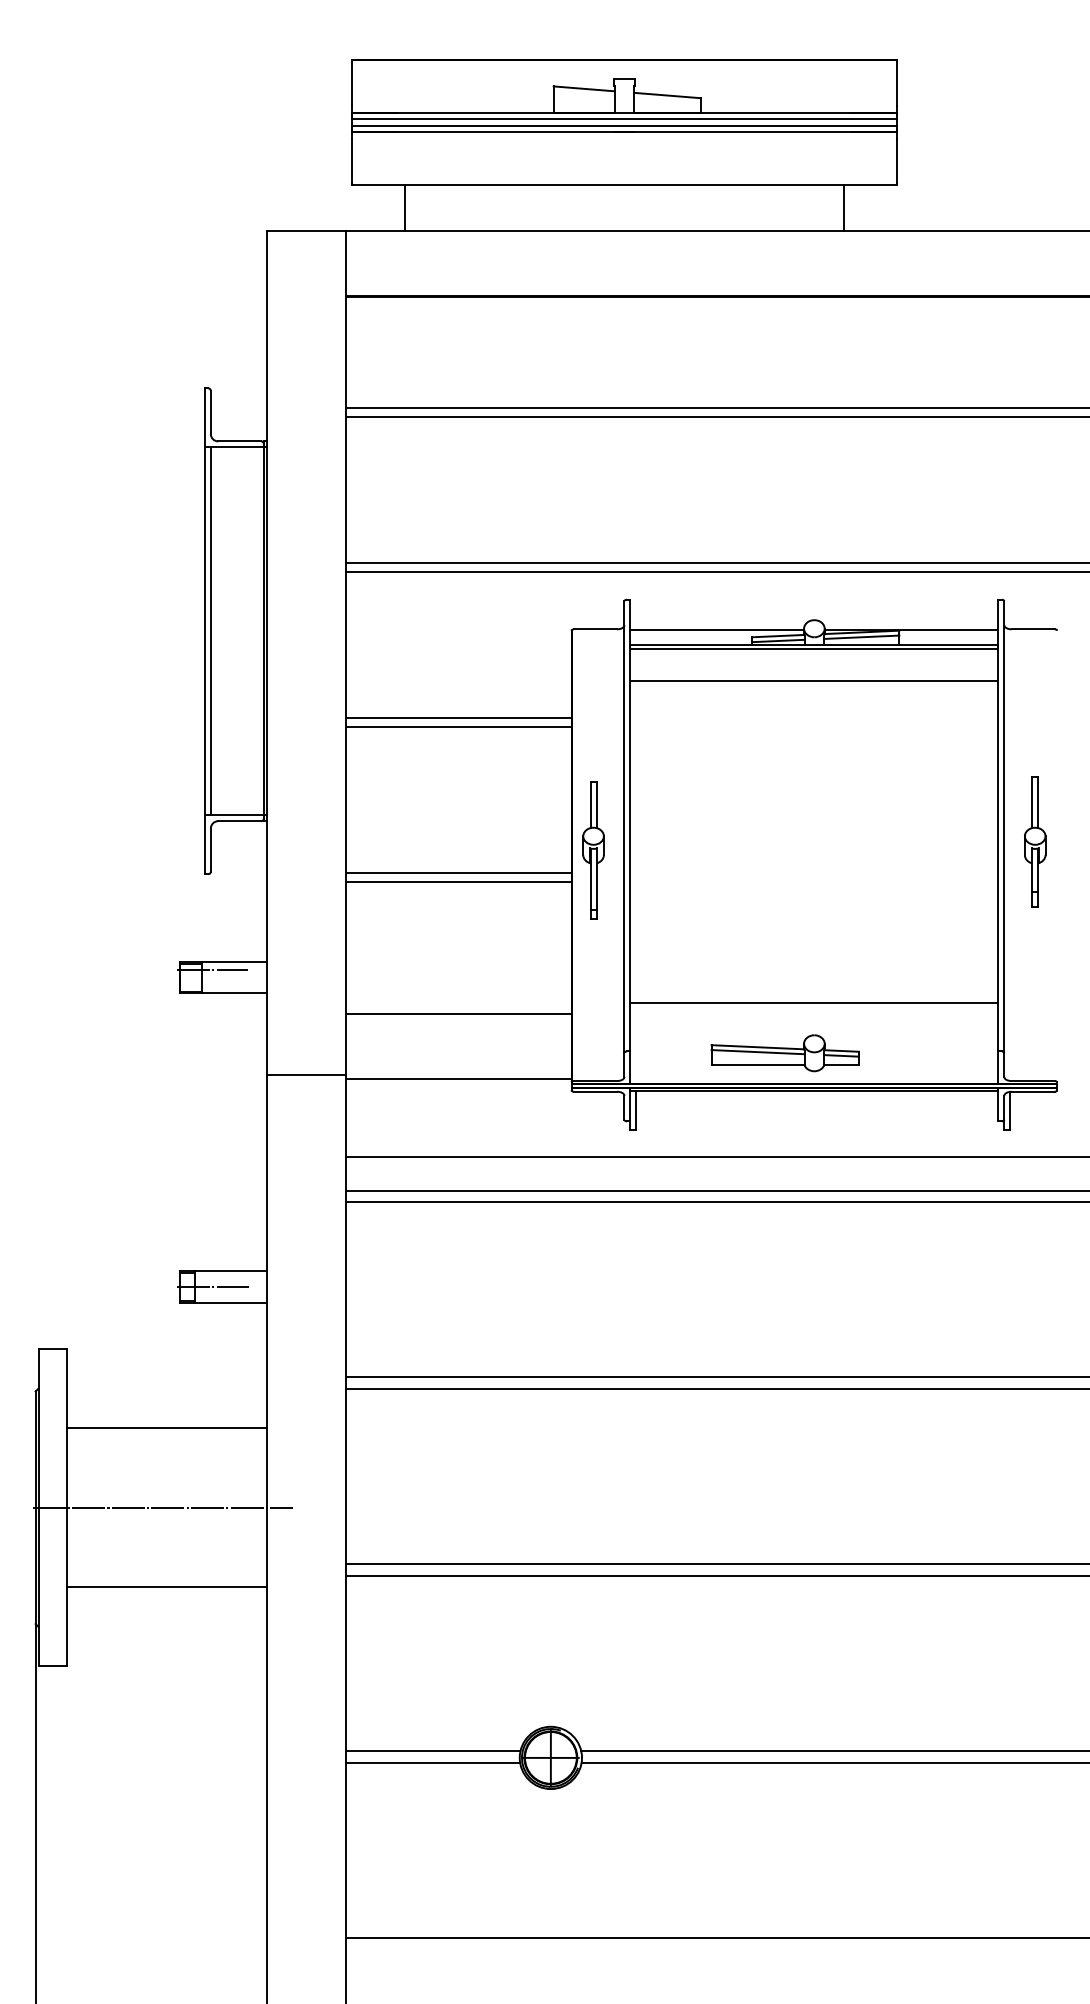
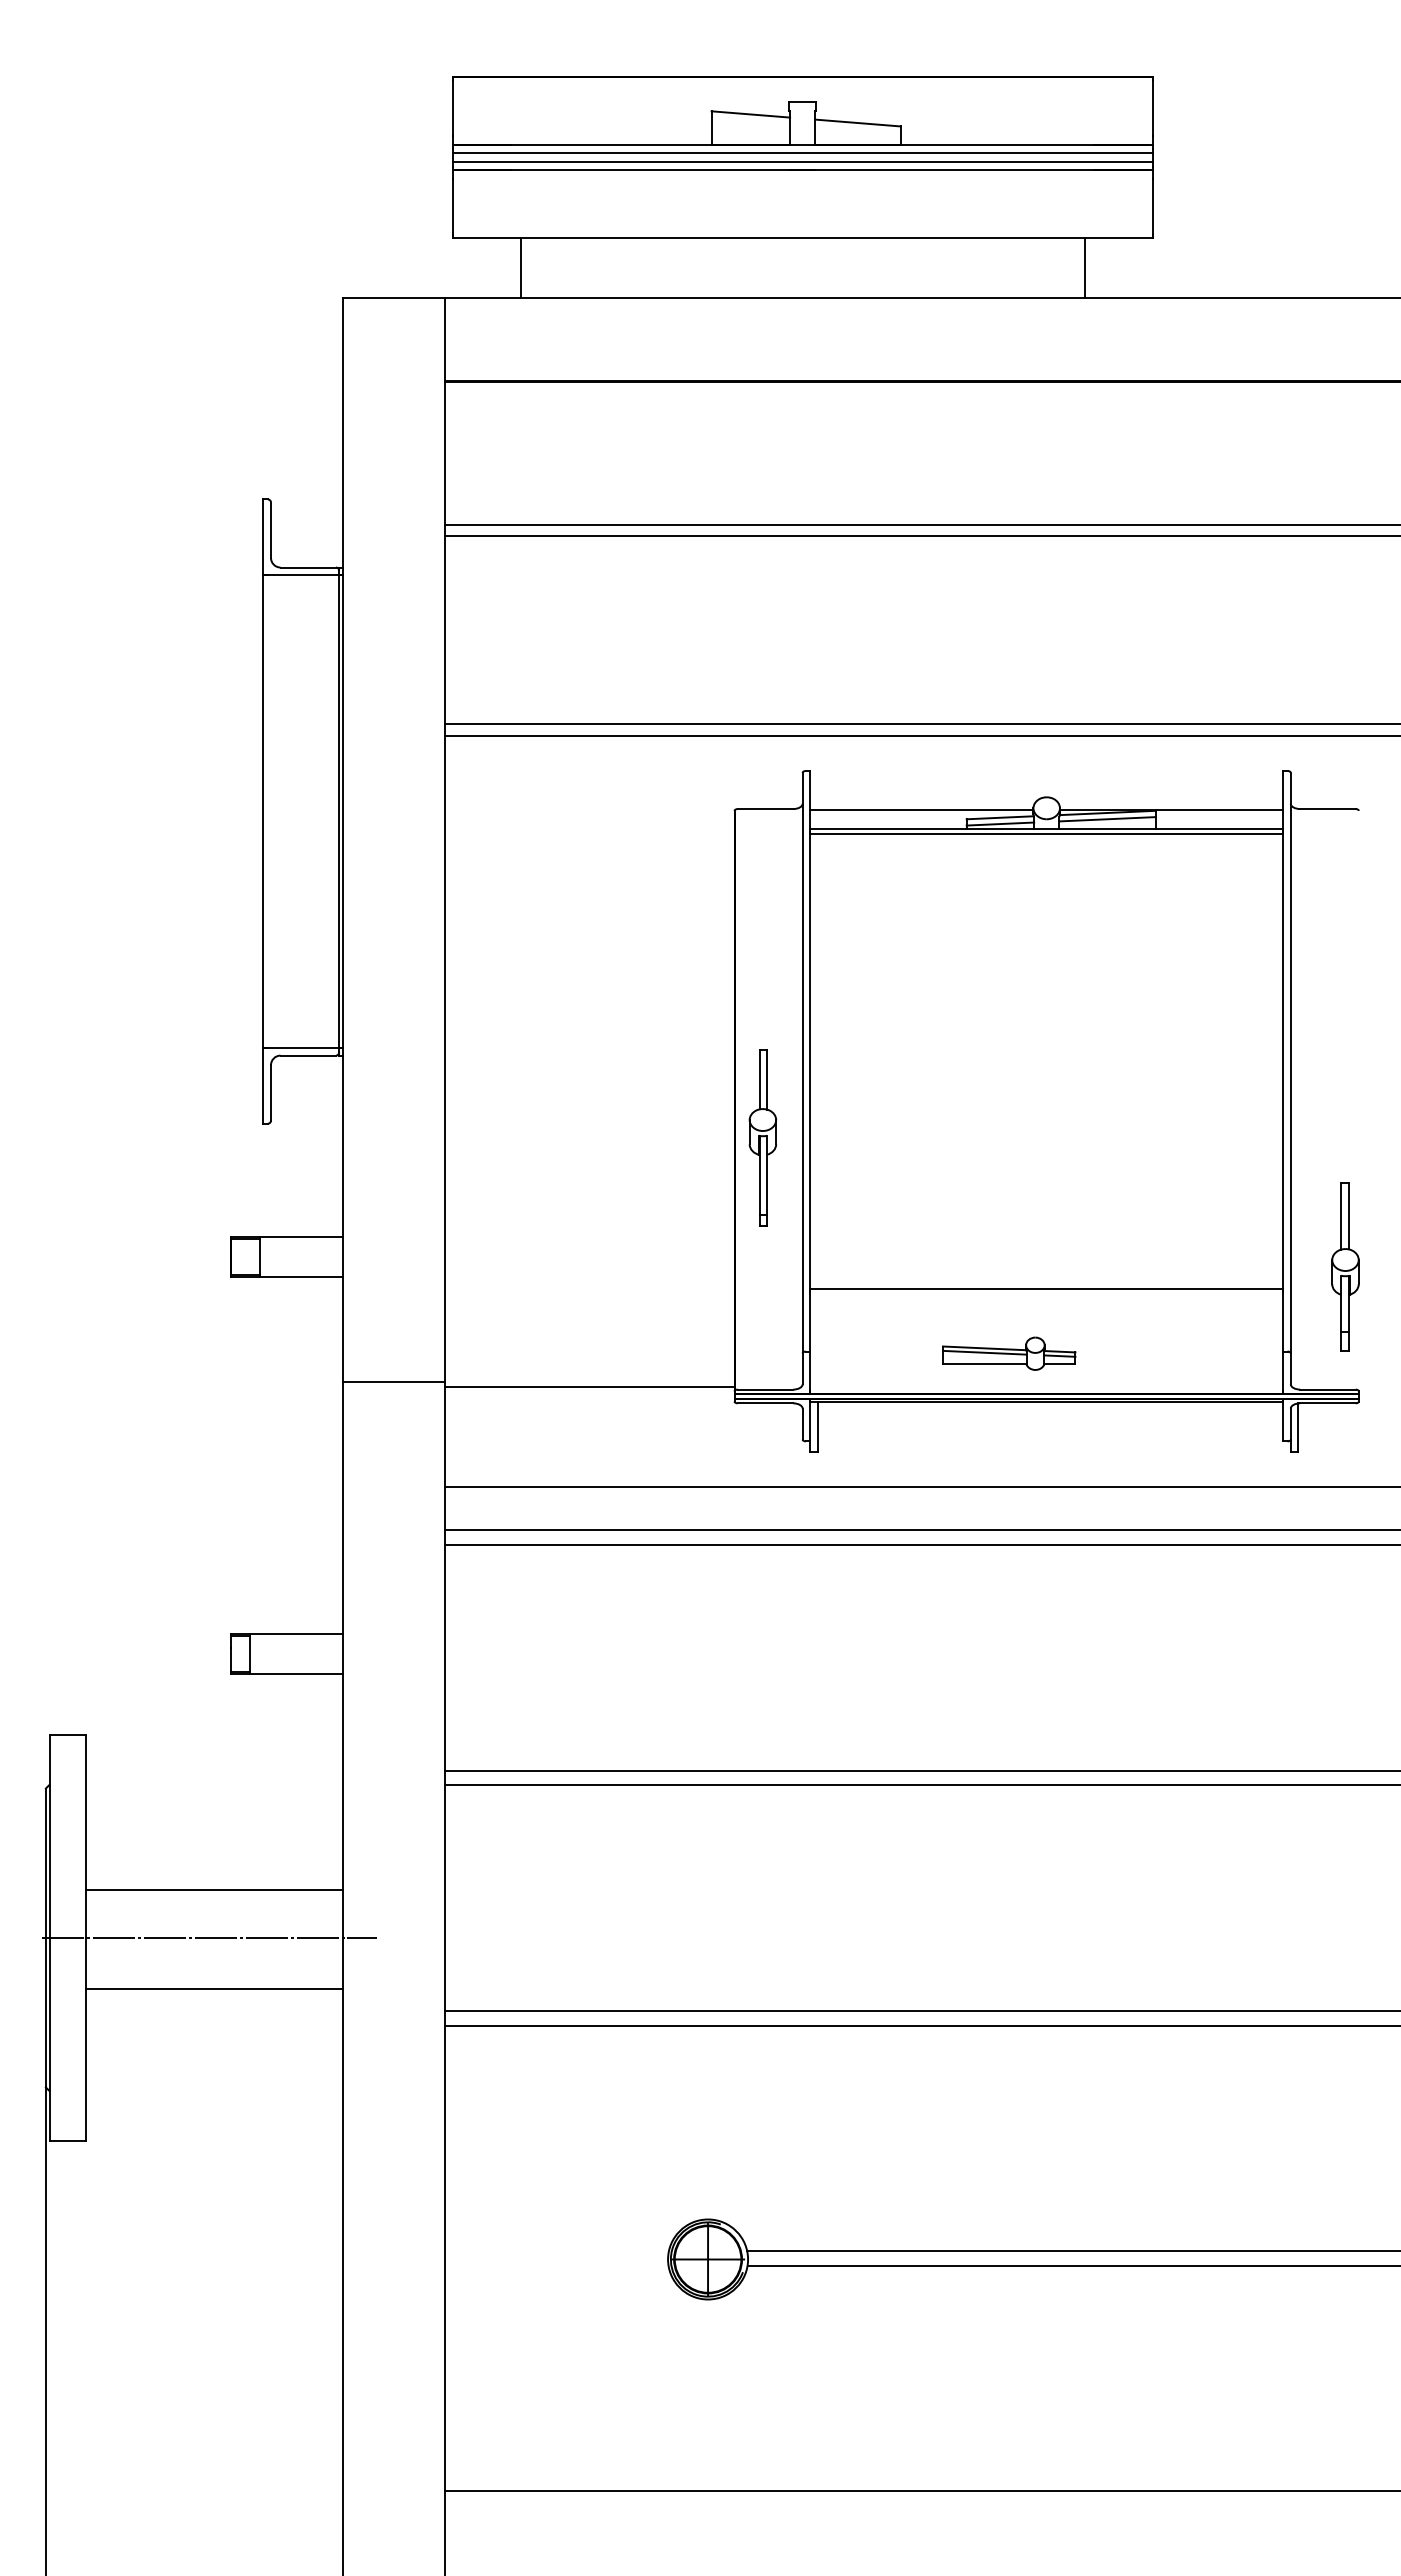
line: (211, 631) -> (271, 811), removed
line: (814, 681) -> (1046, 876), removed
line: (458, 718) -> (589, 923), removed
line: (458, 726) -> (589, 934), removed
part: (1035, 841) -> (1345, 1266), moved
part: (593, 849) -> (762, 1137), moved
line: (458, 873) -> (589, 1122), removed
line: (458, 882) -> (589, 1134), removed
line: (211, 970) -> (272, 1247), removed
line: (458, 1014) -> (589, 1303), removed
part: (784, 1052) -> (1008, 1353), size x0.7
line: (212, 1287) -> (273, 1654), removed
line: (166, 1428) -> (213, 1889), moved
line: (166, 1587) -> (213, 1989), moved
line: (432, 1751) -> (556, 2251), removed
line: (432, 1762) -> (556, 2265), removed

